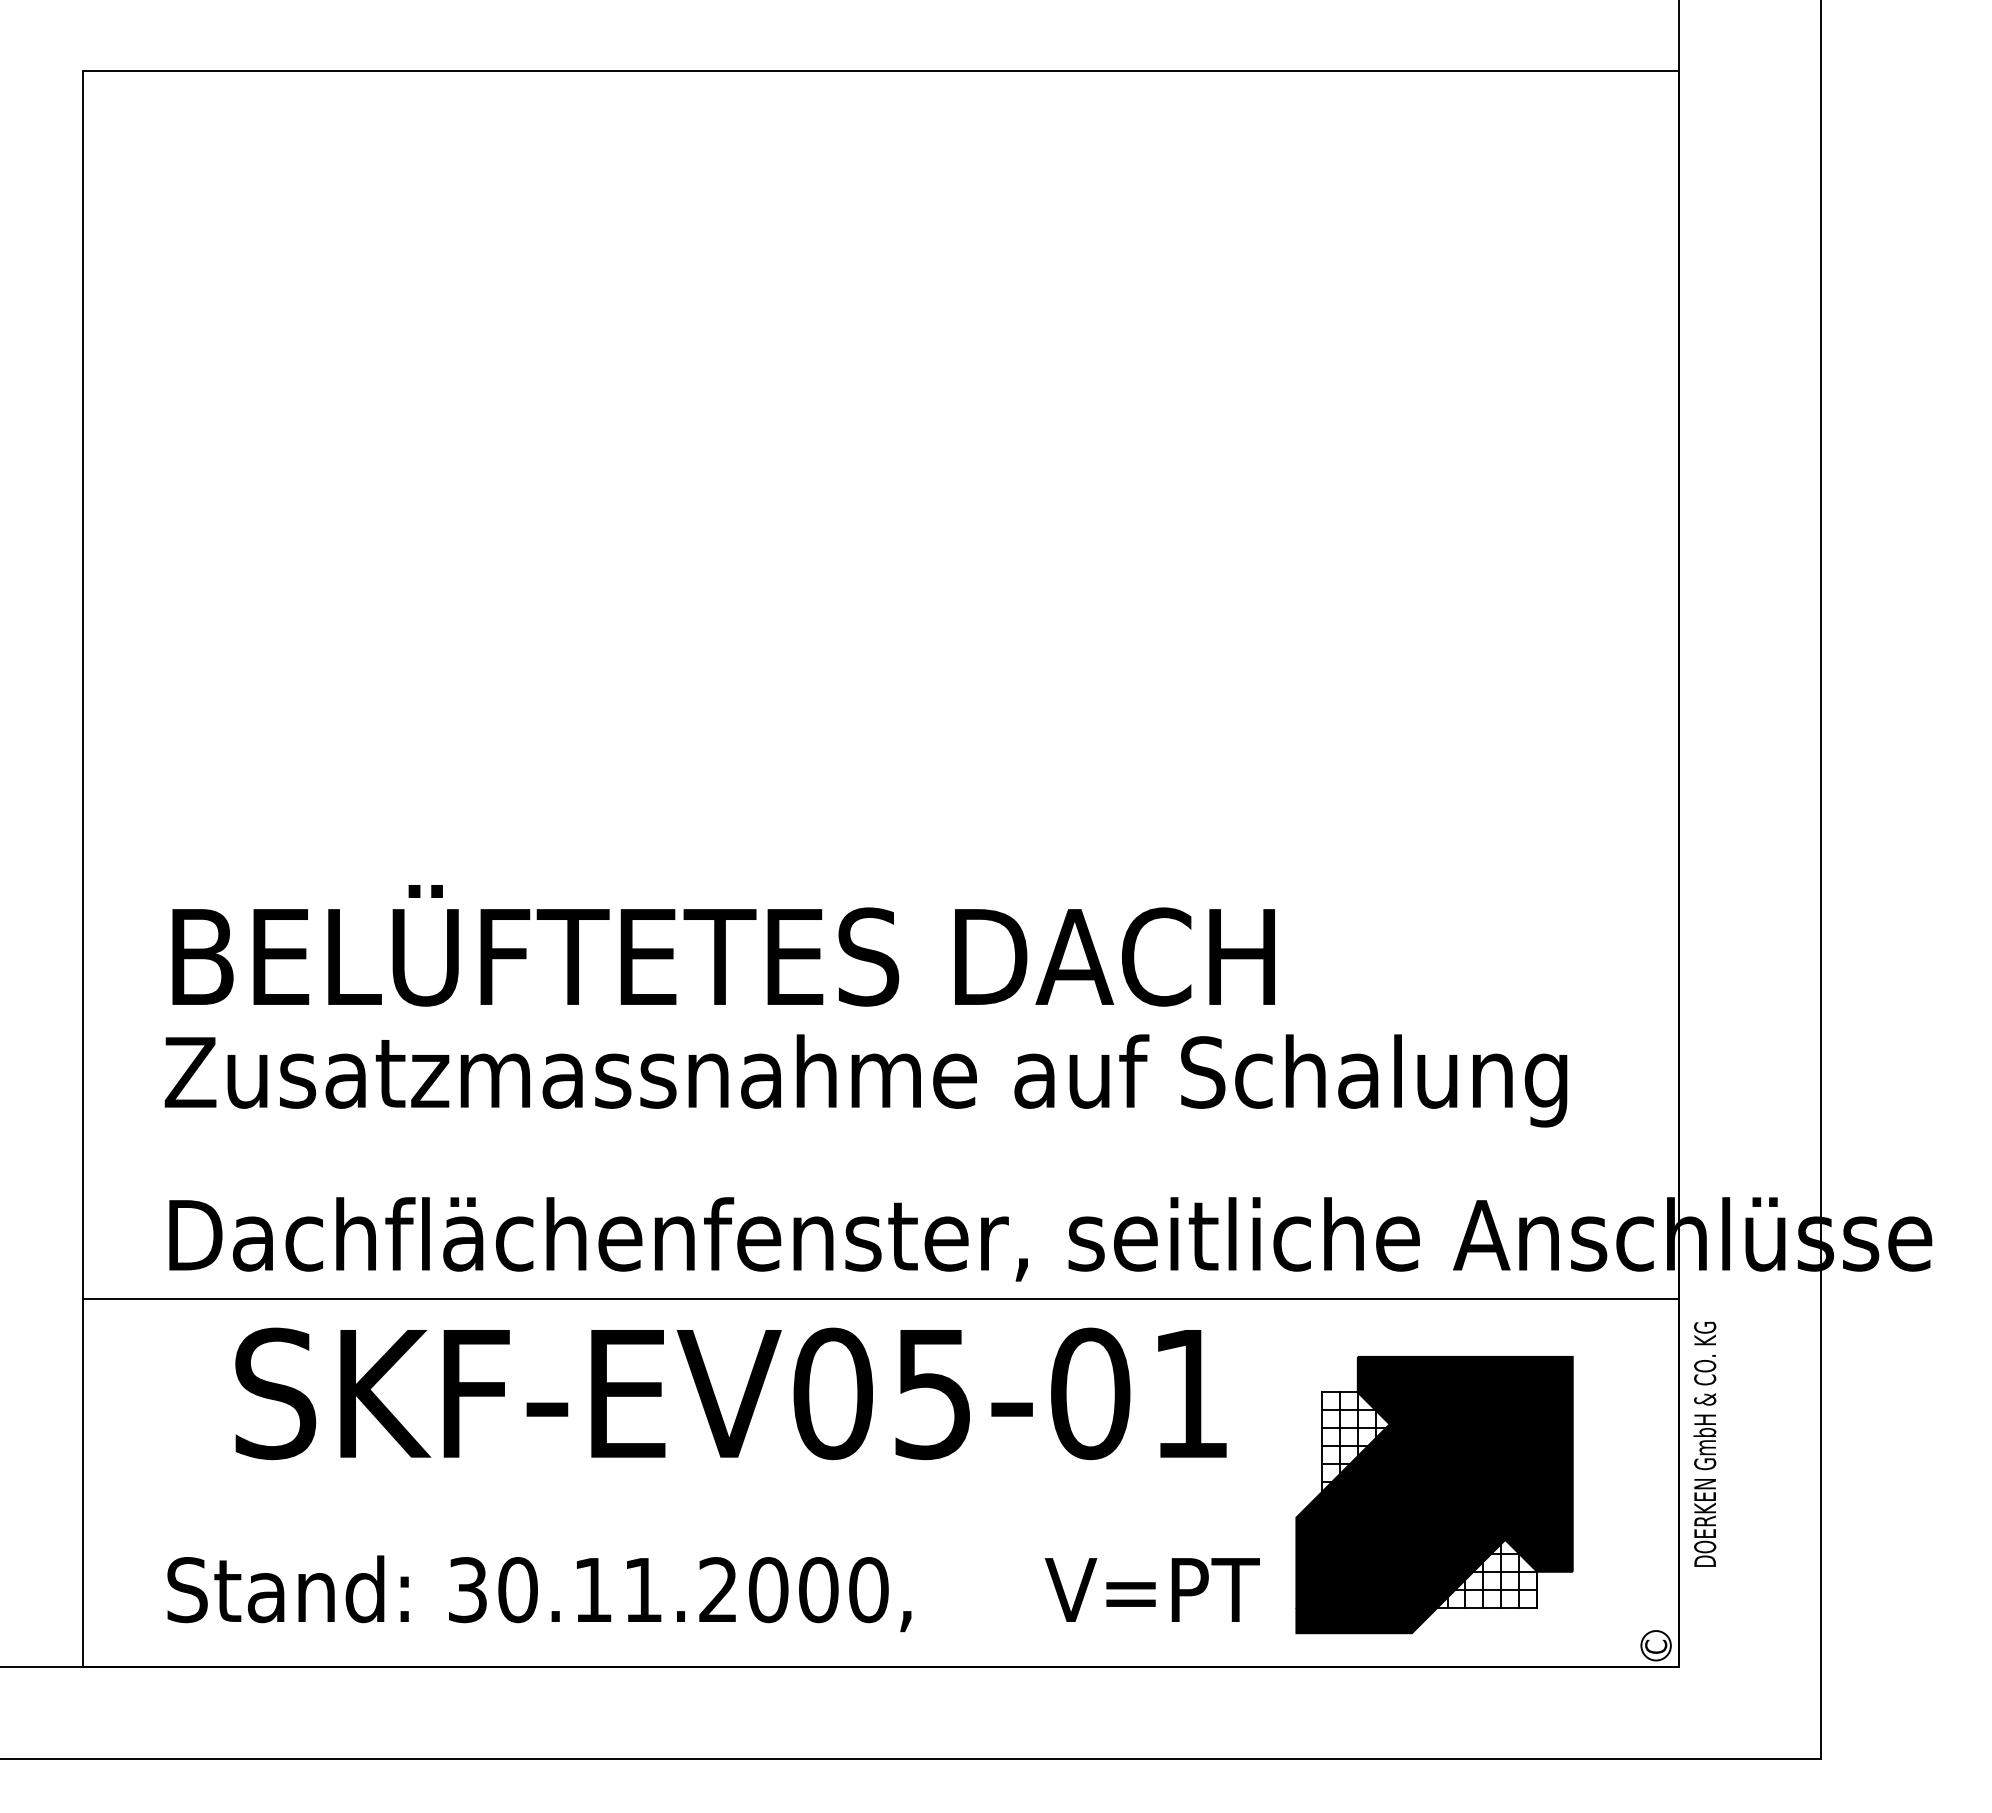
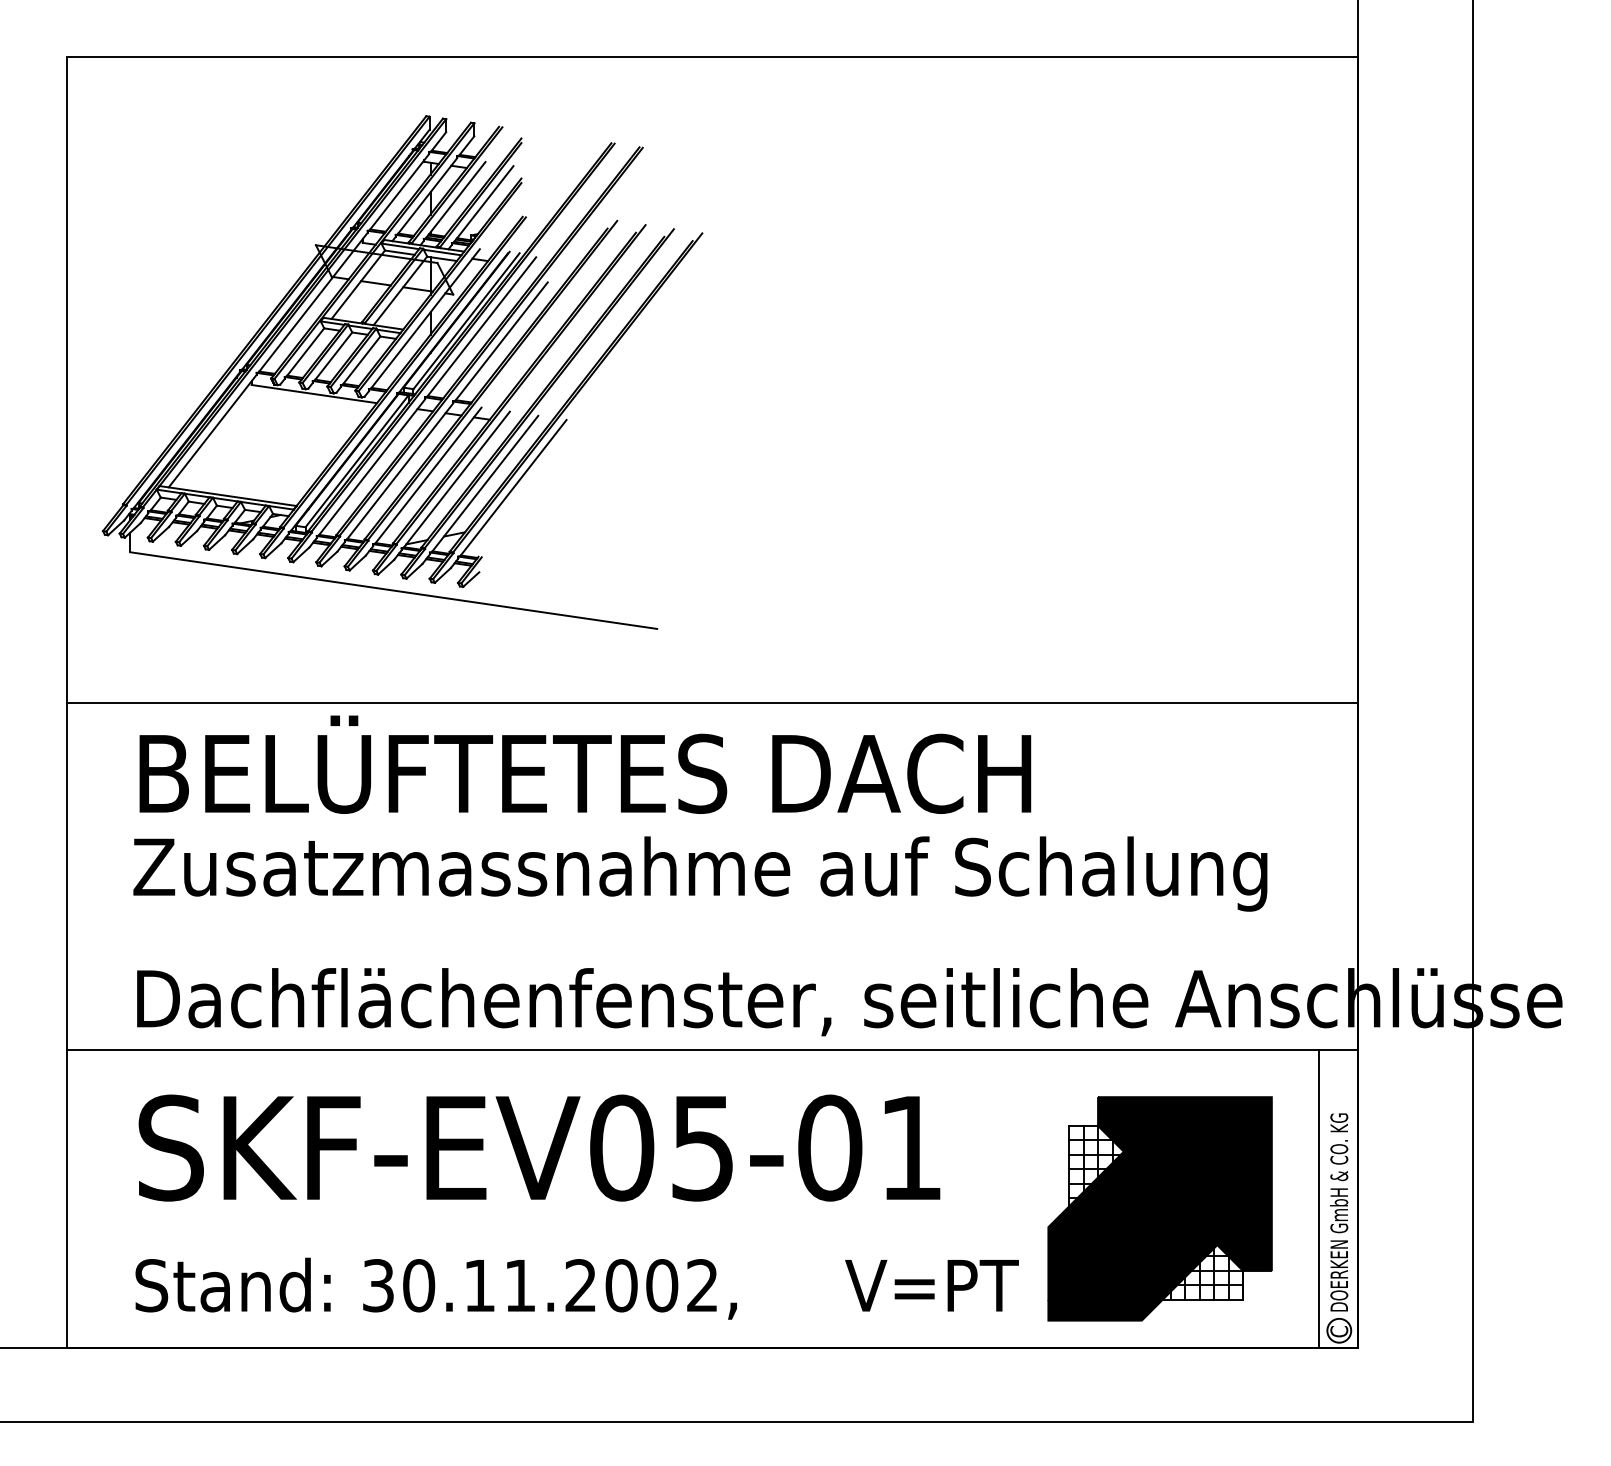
part: (497, 460) -> (402, 372), added
line: (880, 869) -> (712, 703), added
text: (730, 1393) -> (539, 1147), moved
text: (1704, 1444) -> (1338, 1212), moved
line: (1630, 1483) -> (1318, 1199), added
text: (868, 1590) -> (702, 1286), 30.11.2000, -> 30.11.2002,

